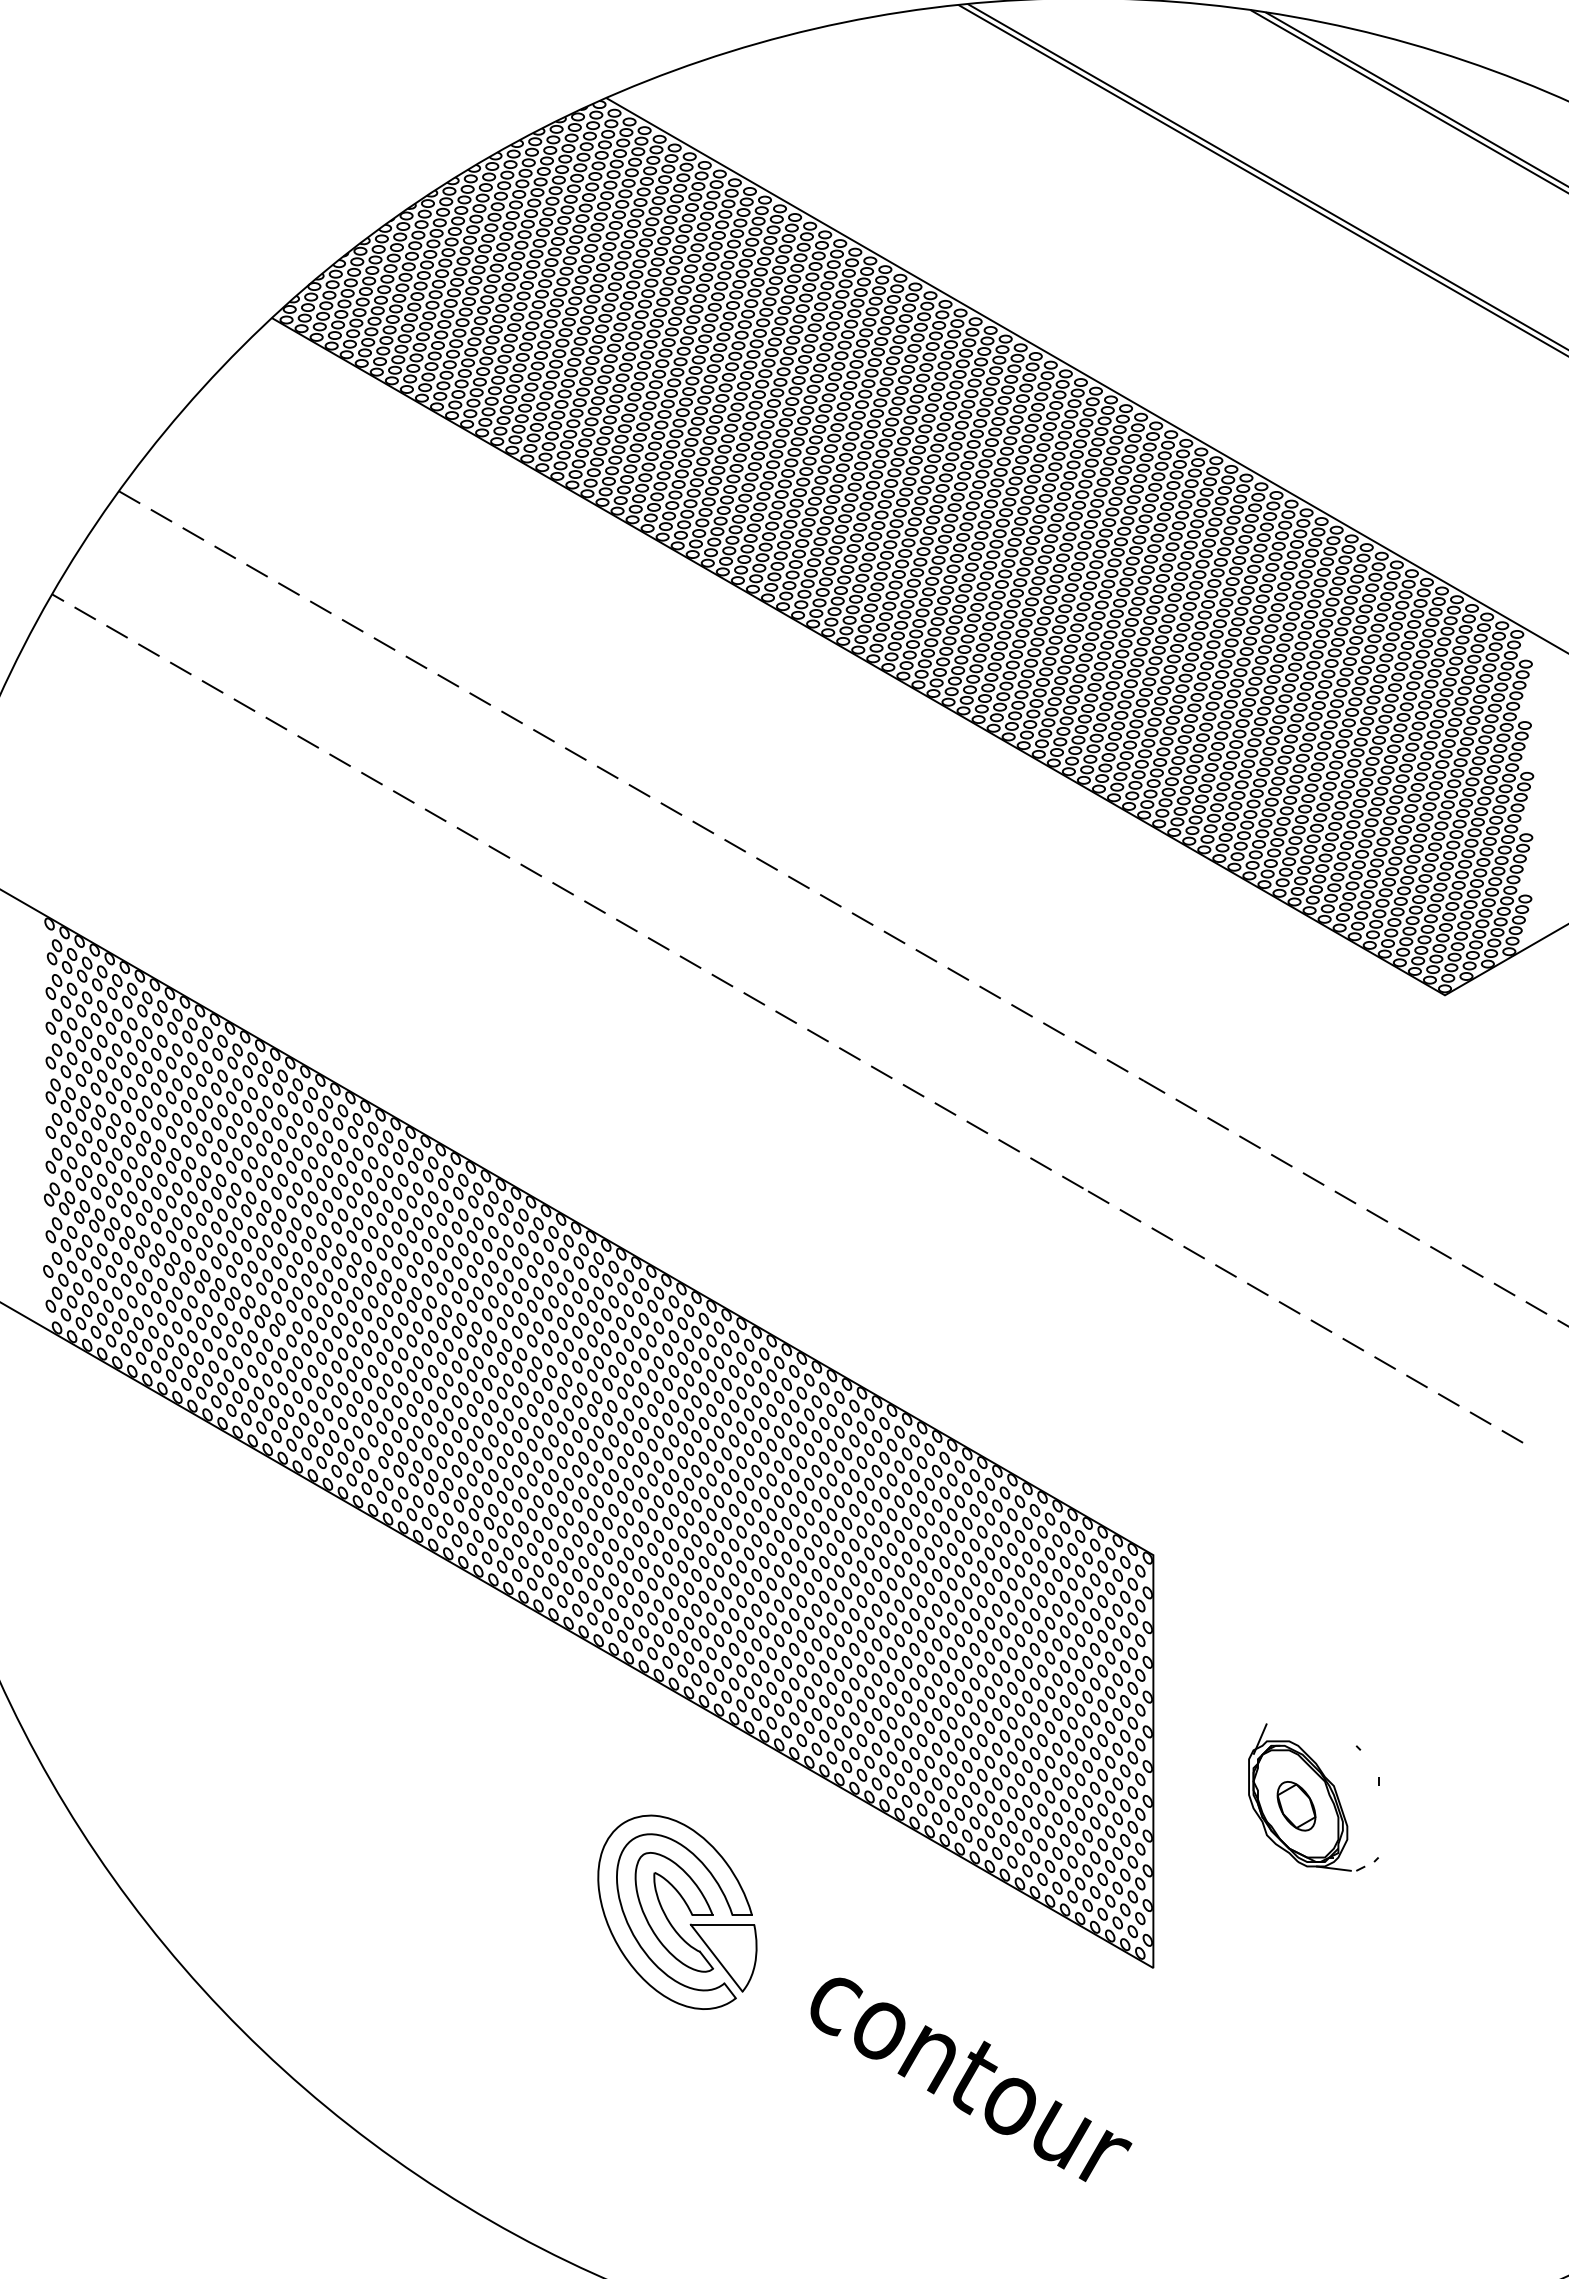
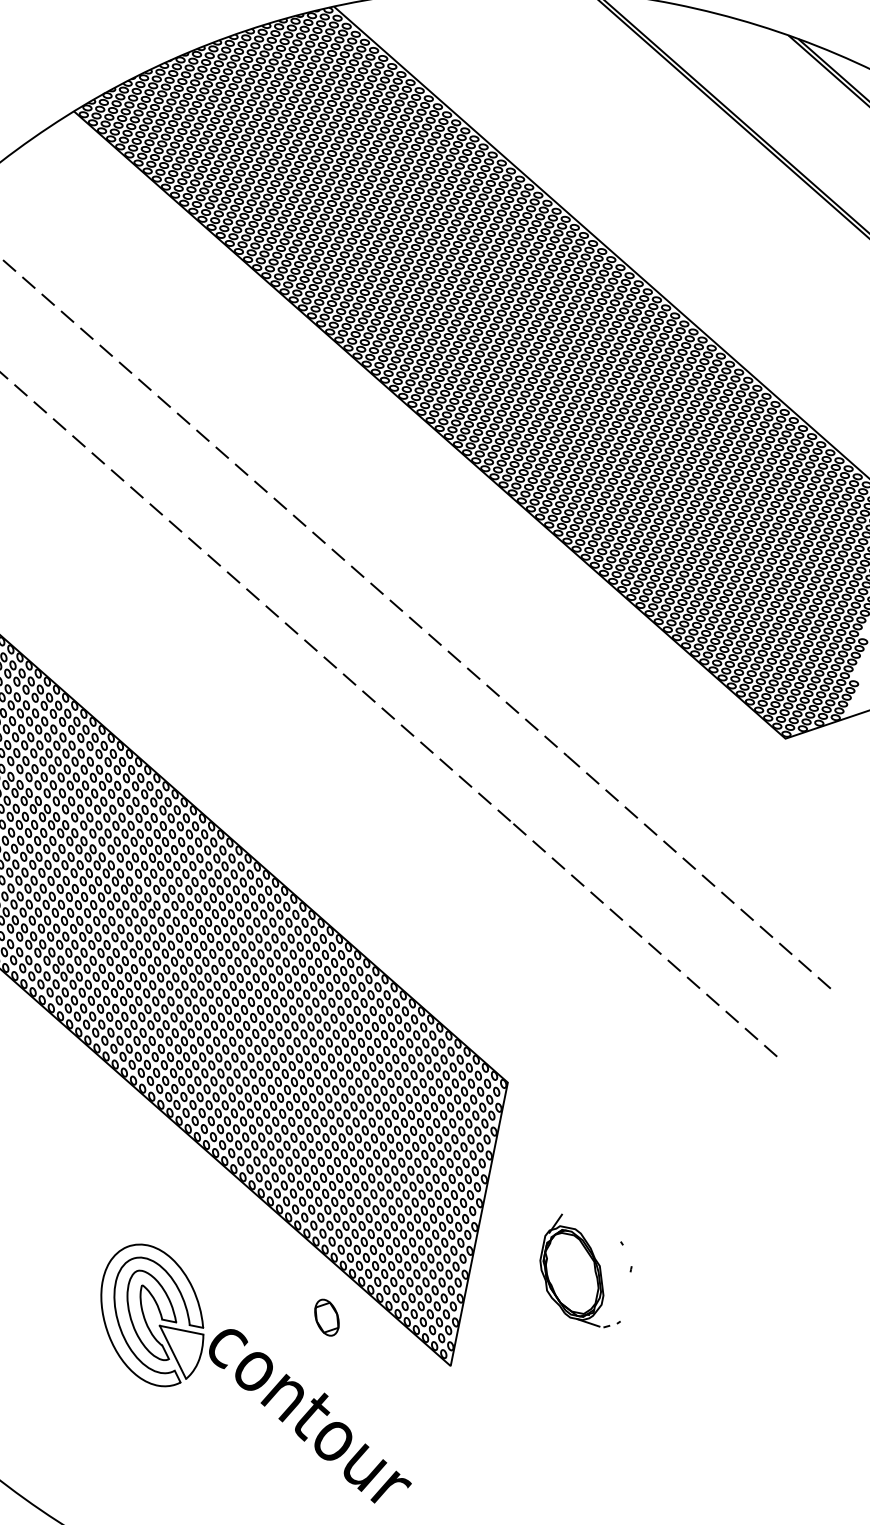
part: (1296, 1806) -> (326, 1317), moved
part: (686, 1906) -> (159, 1312), moved

